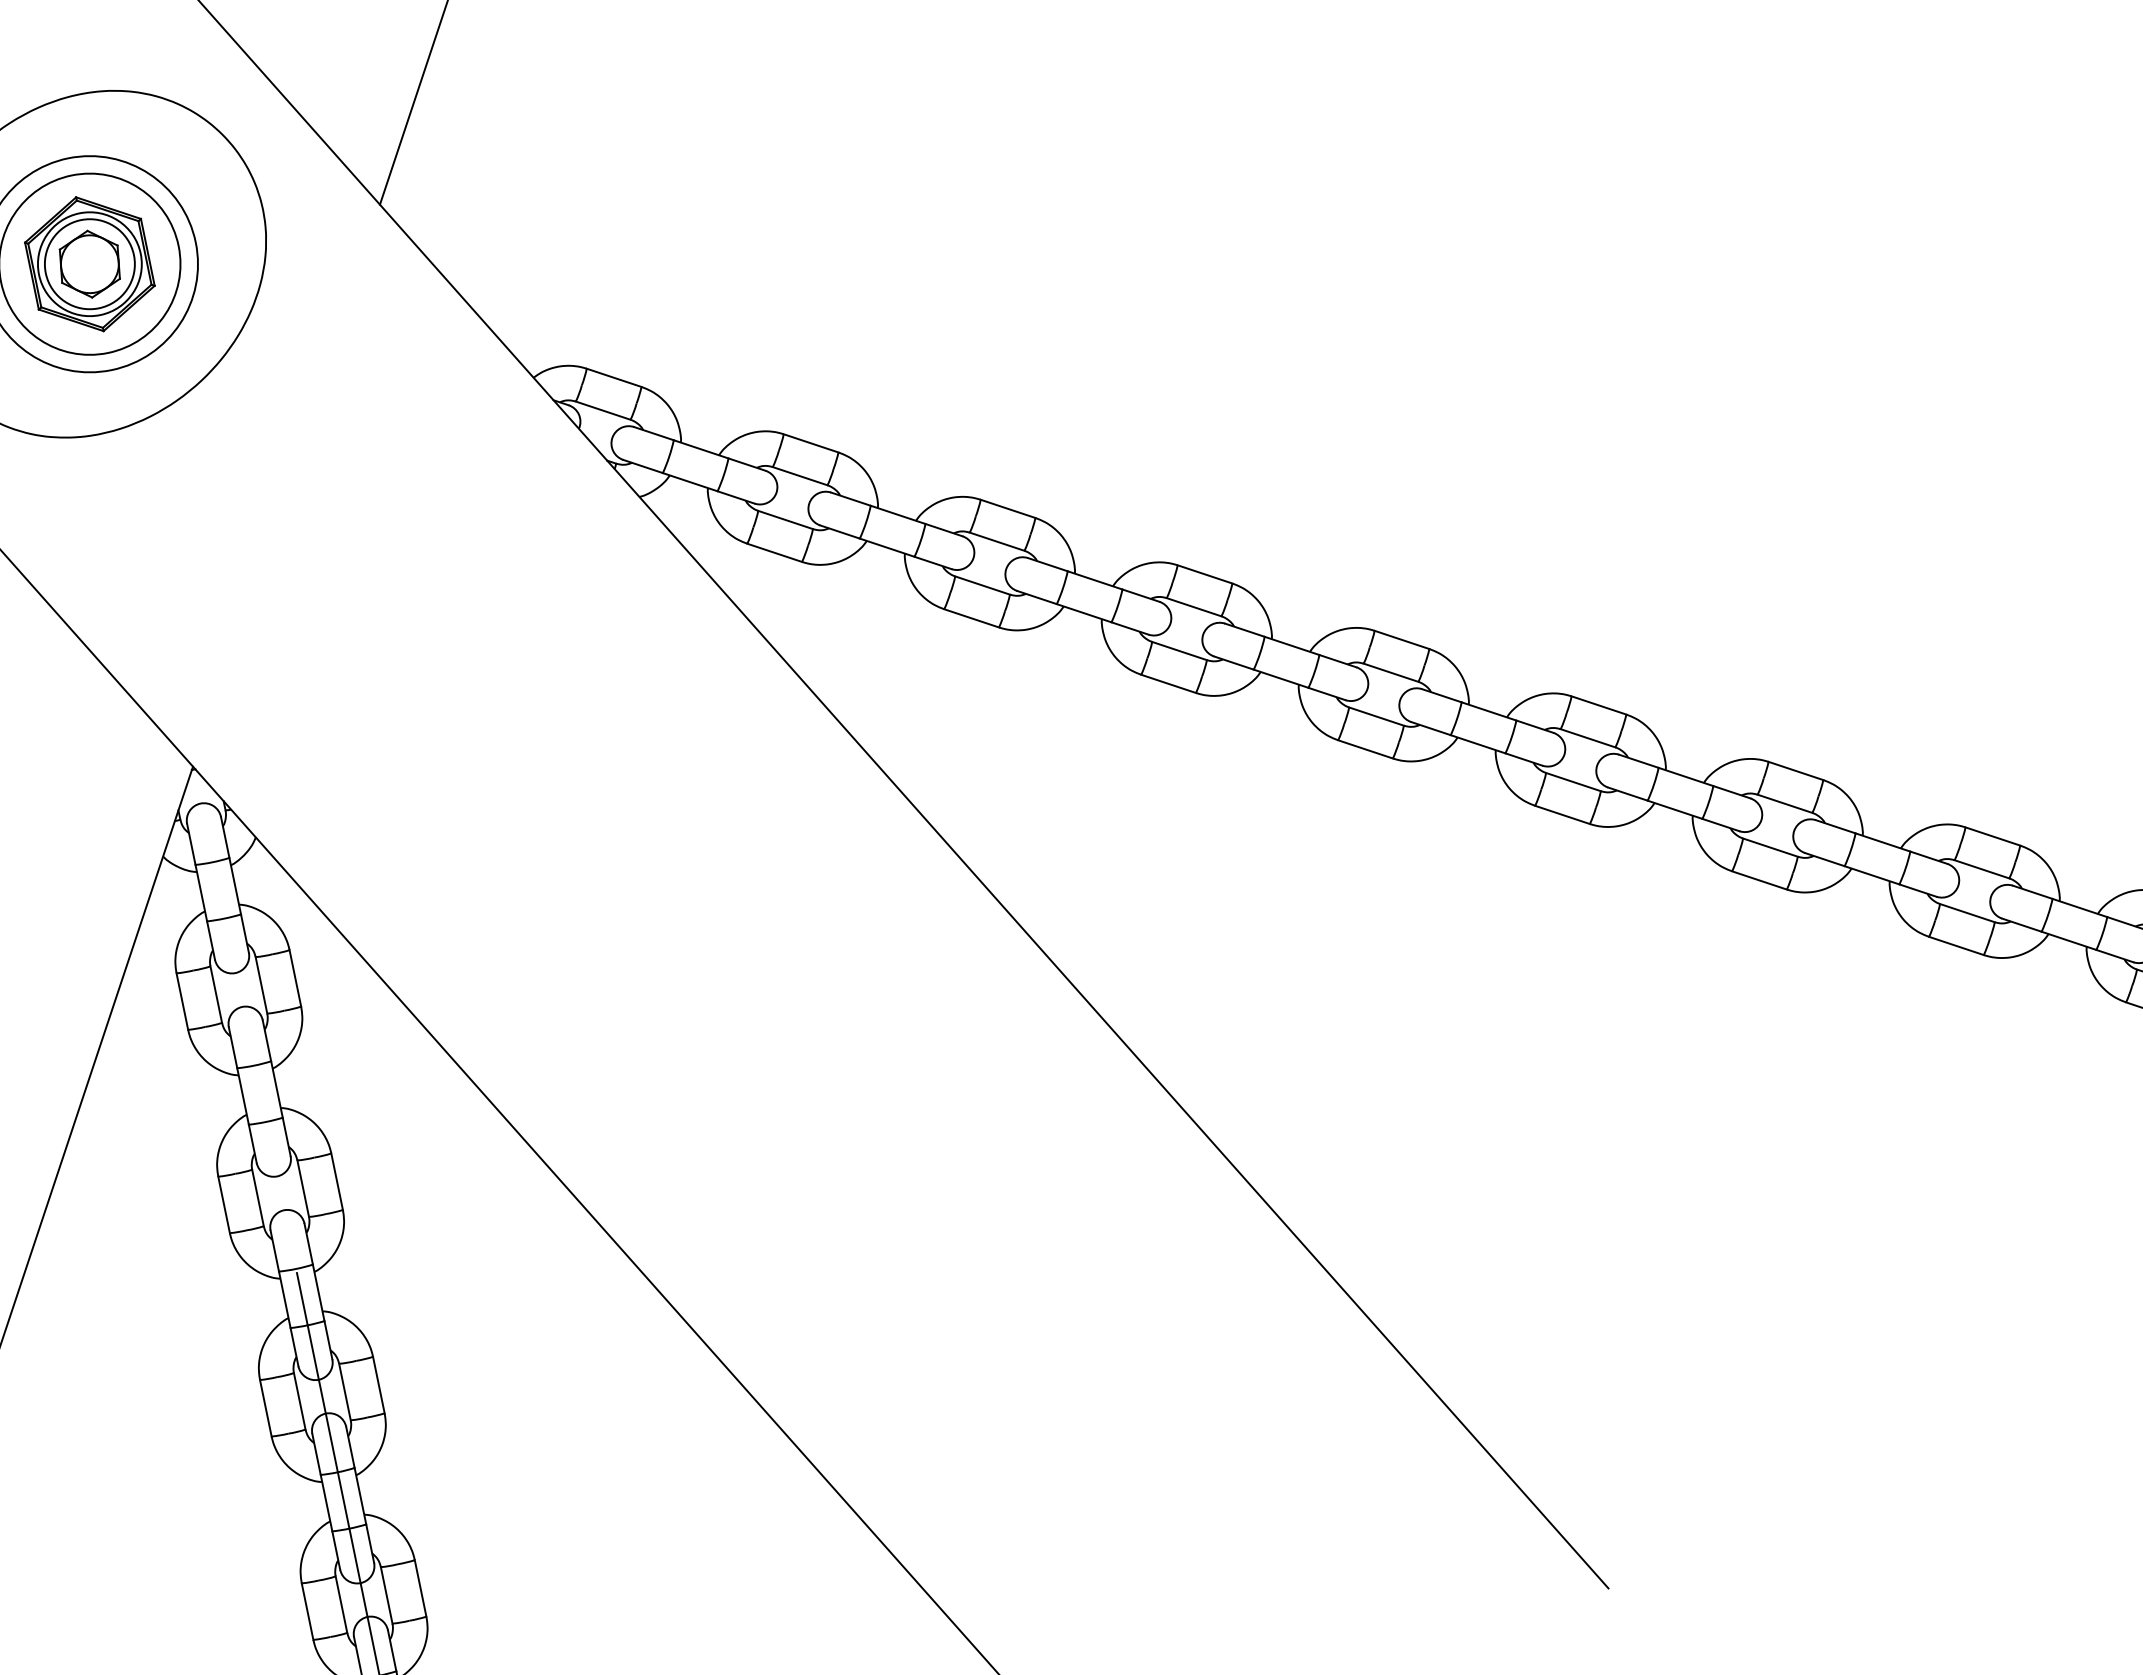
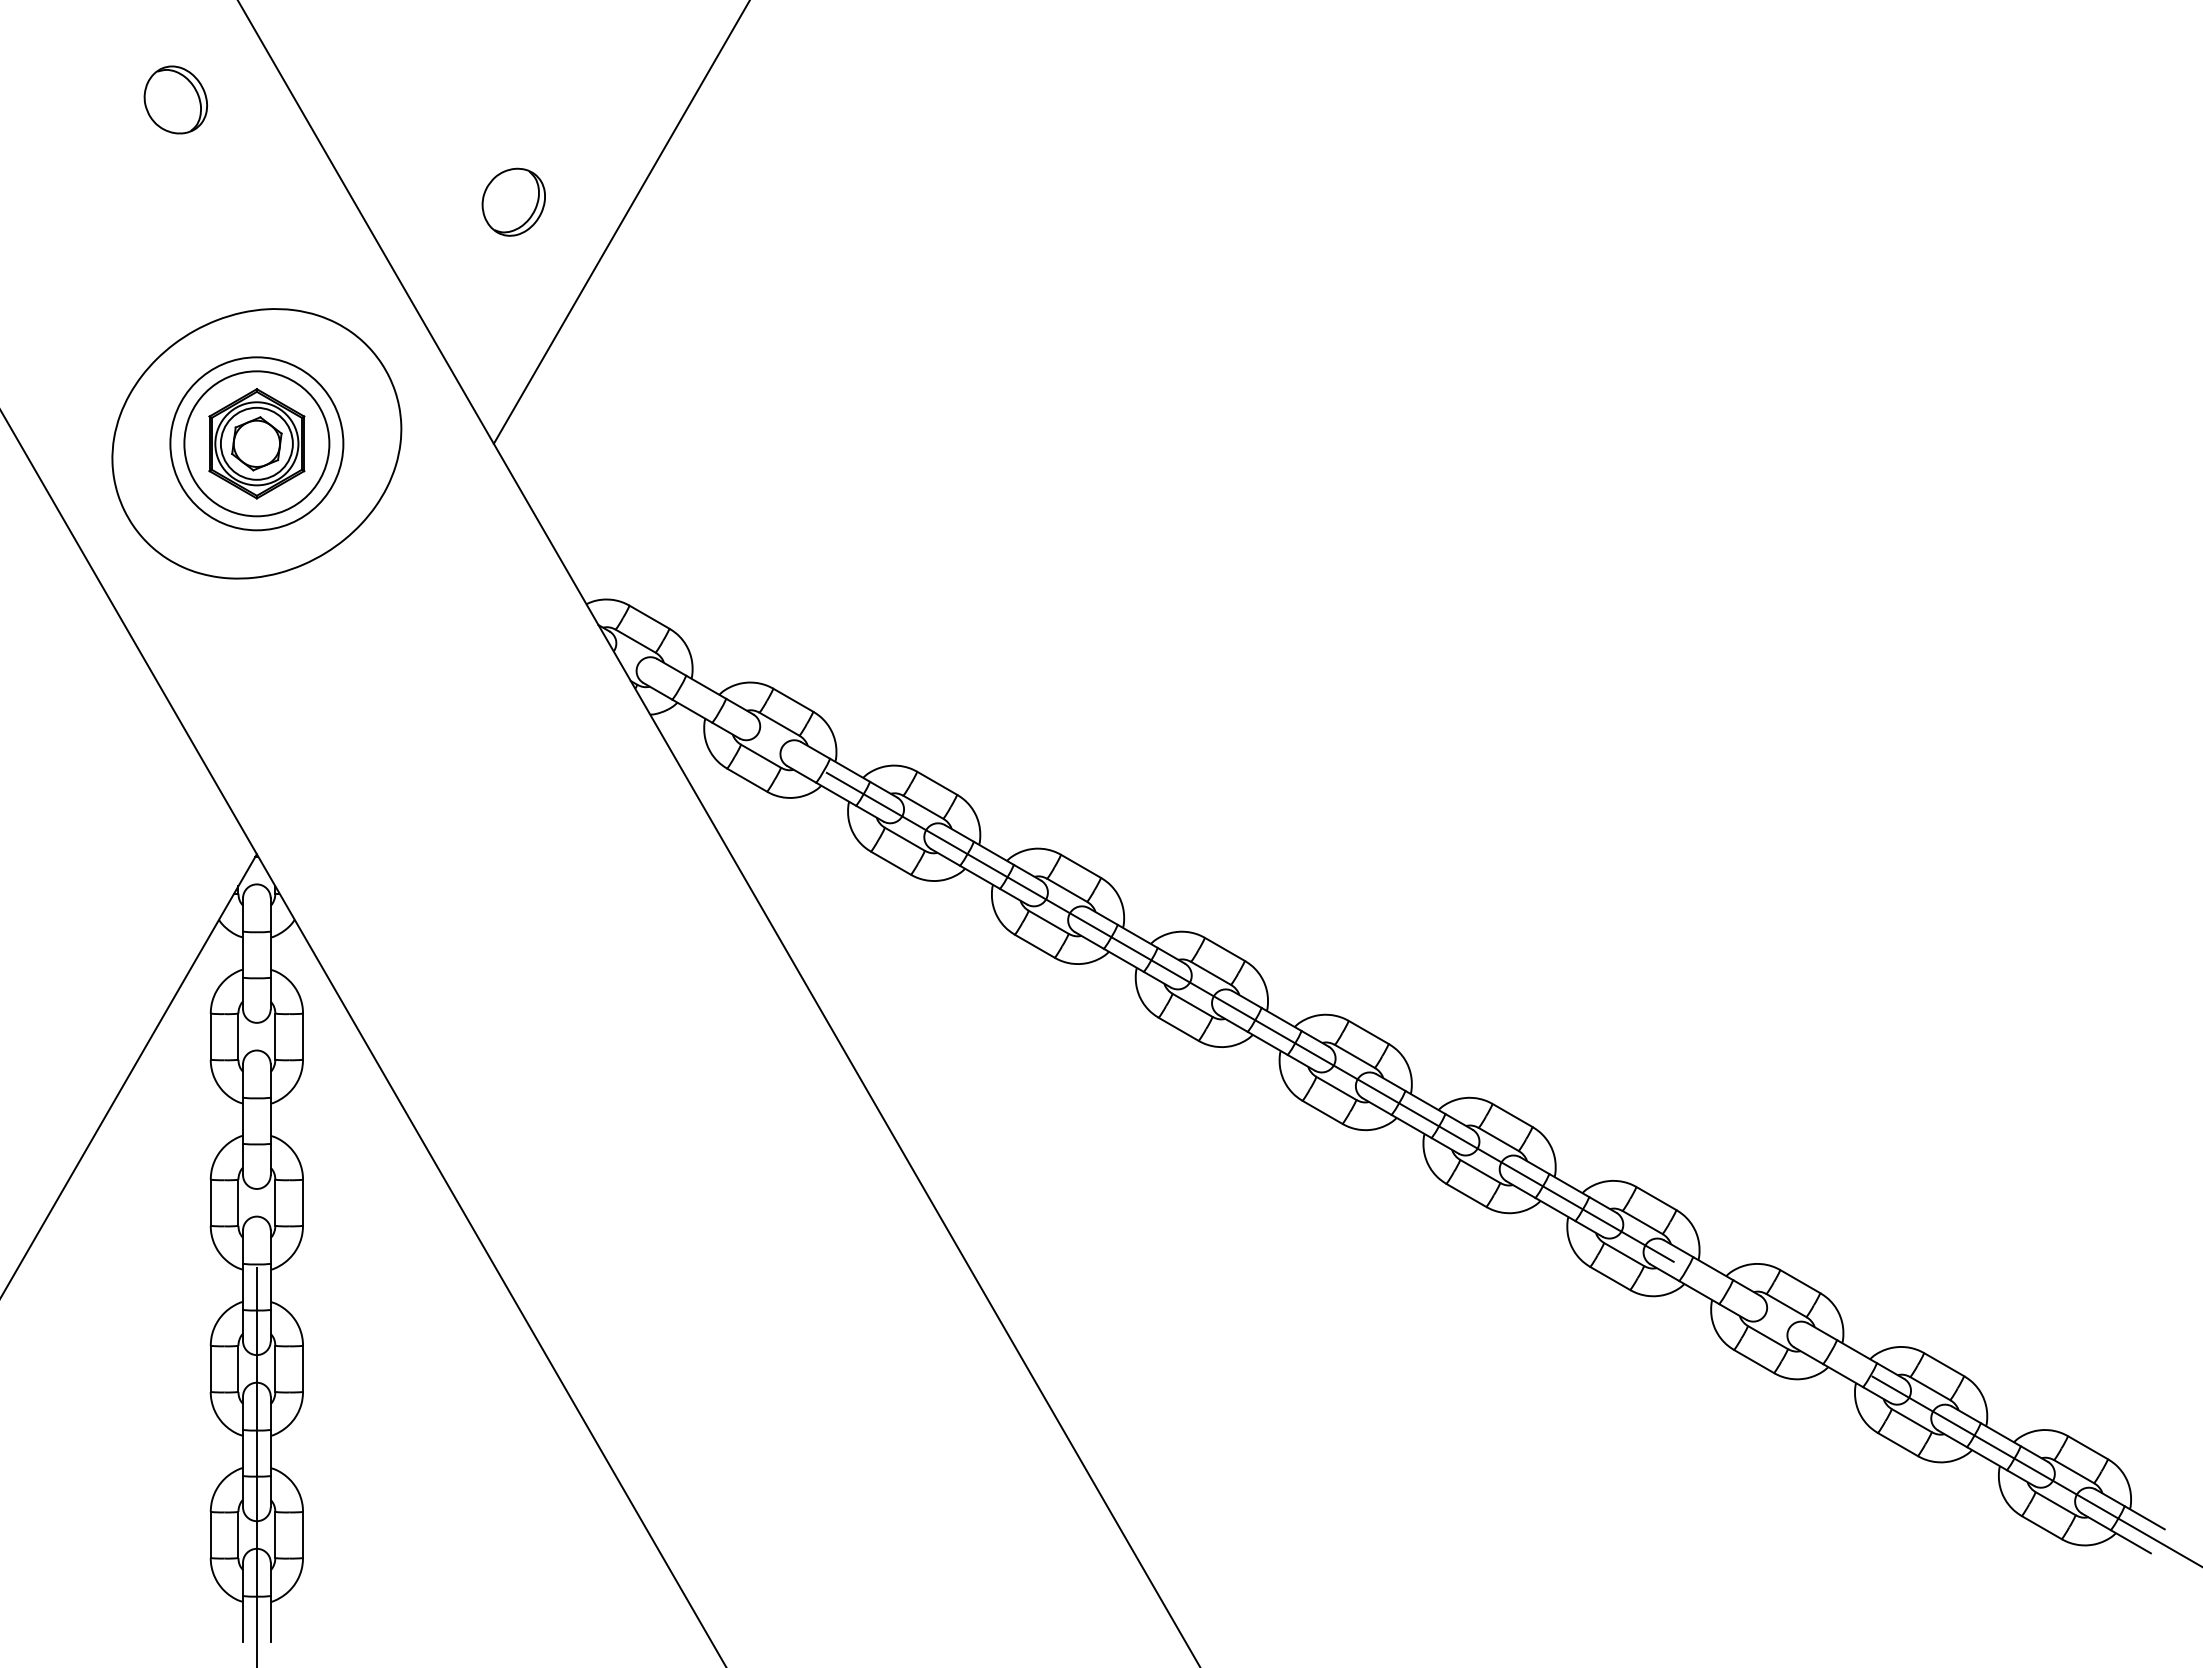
line: (1450, 716) -> (1250, 1017), added

